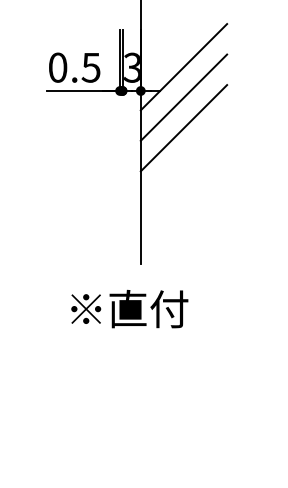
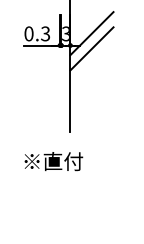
text: (90, 66) -> (45, 33), 0.5 -> 0.3
line: (183, 126) -> (91, 63), removed
text: (128, 309) -> (53, 161), moved

